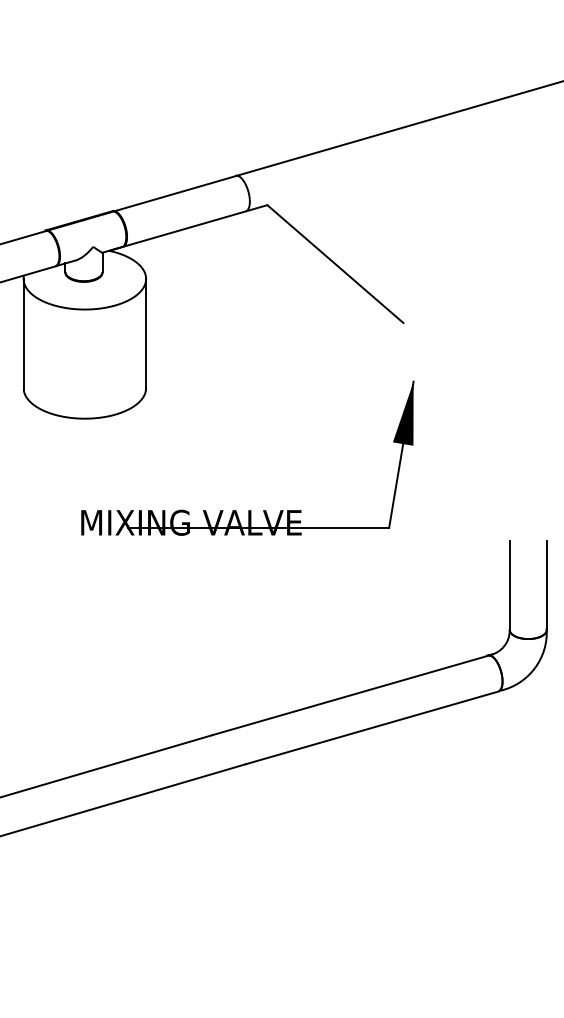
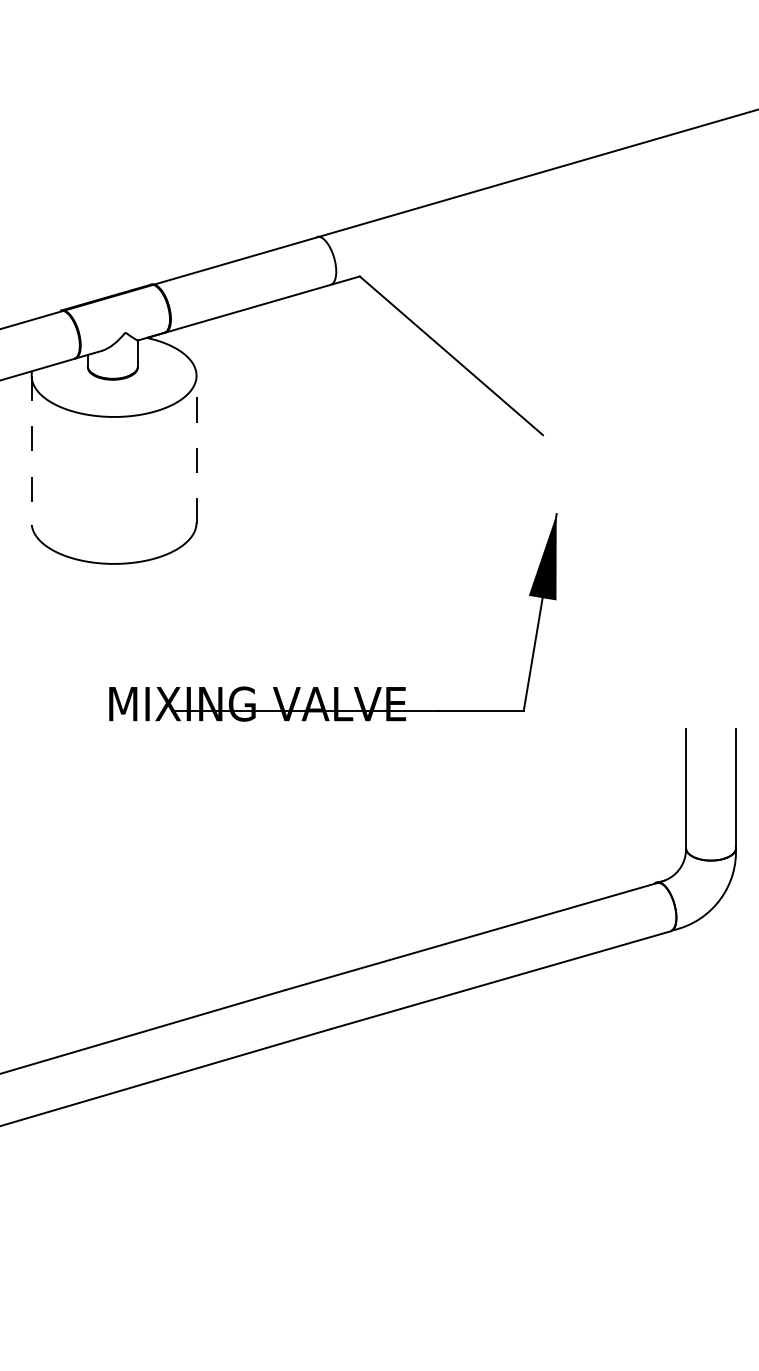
line: (146, 333) -> (196, 449), solid -> dashed
line: (23, 334) -> (31, 450), solid -> dashed

